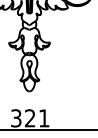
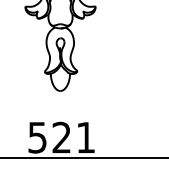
text: (16, 117) -> (37, 136), 321 -> 521

